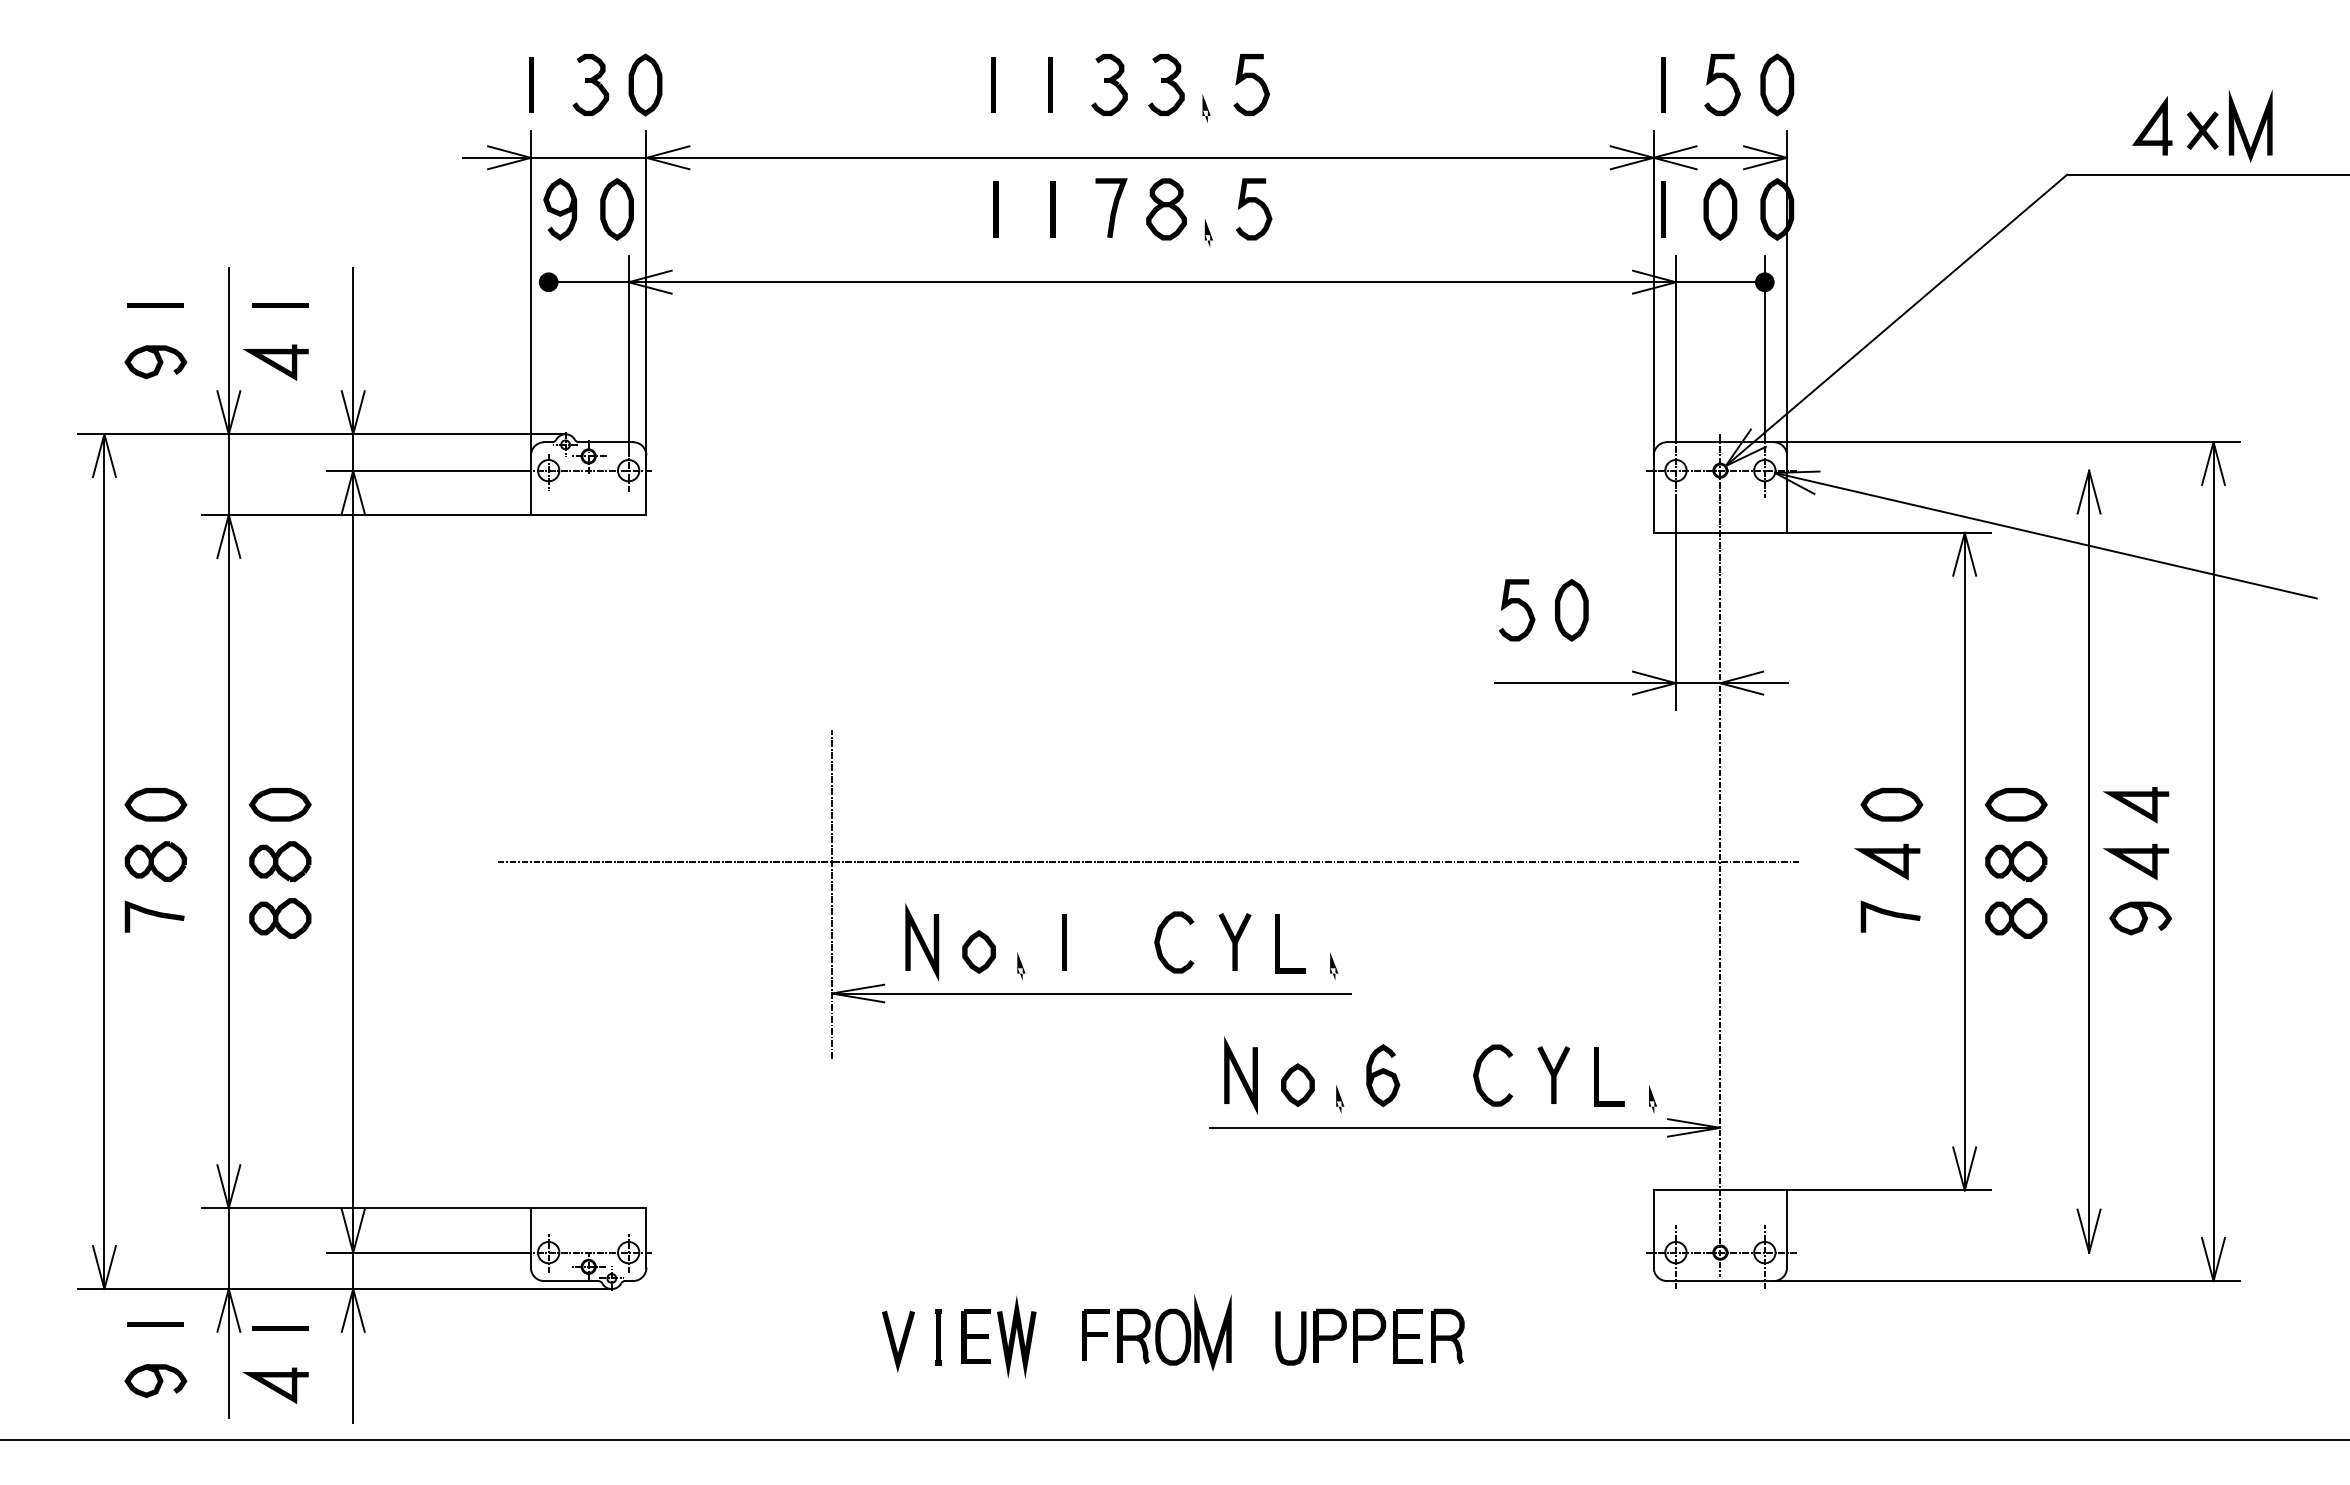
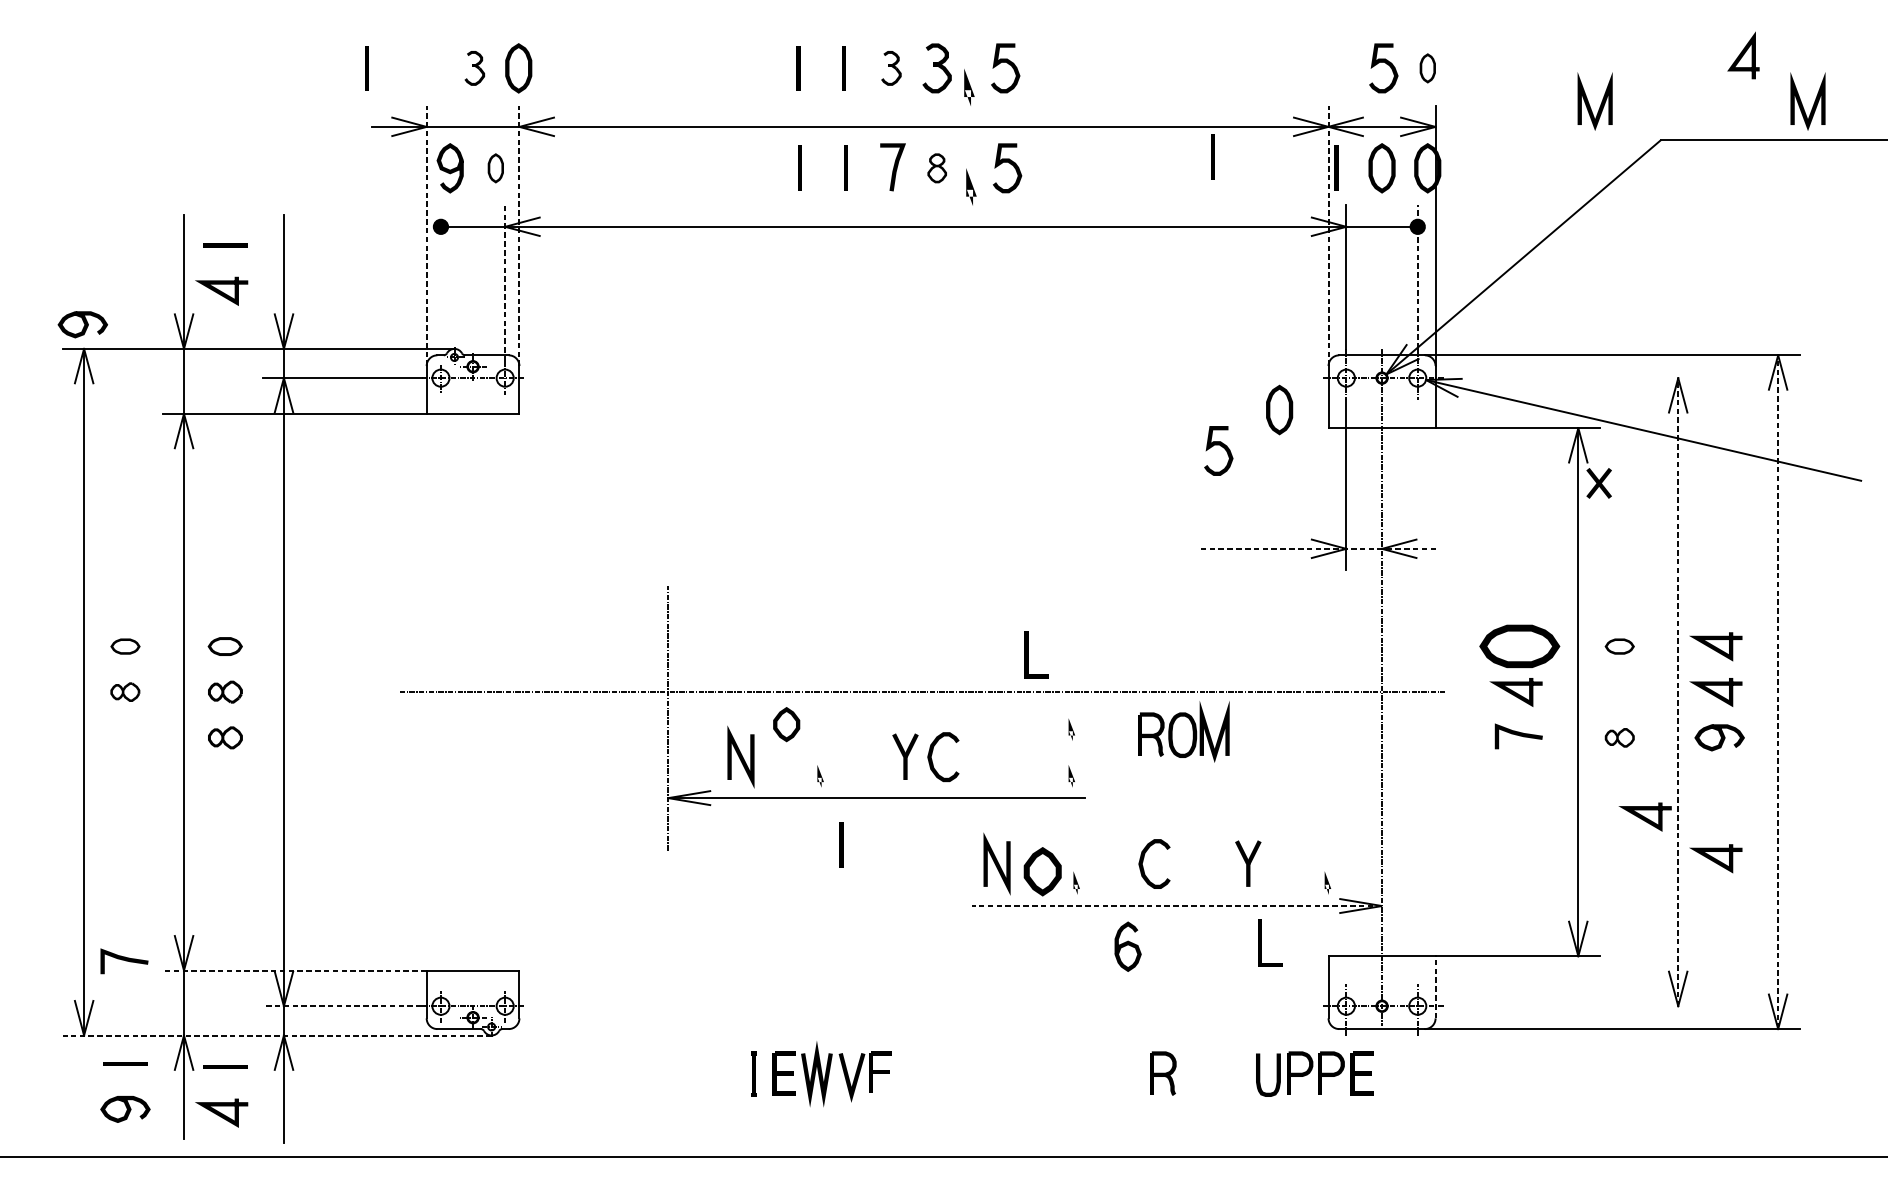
line: (531, 84) -> (366, 67), moved
part: (590, 84) -> (474, 67), size x0.7
part: (1109, 84) -> (891, 67), size x0.7
line: (1663, 84) -> (1212, 156), moved
part: (1777, 84) -> (1427, 67), size x0.6
part: (1206, 108) -> (969, 87), size x1.6
line: (2152, 125) -> (1743, 55), moved
line: (1978, 127) -> (1589, 102), added
part: (2202, 130) -> (1599, 483), moved
part: (616, 209) -> (495, 168), size x0.6
part: (1166, 209) -> (937, 168), size x0.6
part: (1208, 233) -> (970, 187), size x1.6
line: (530, 292) -> (426, 235), solid -> dashed
line: (646, 292) -> (519, 235), solid -> dashed
line: (1653, 292) -> (1328, 235), solid -> dashed
line: (155, 305) -> (125, 245), removed
line: (1764, 344) -> (1417, 276), solid -> dashed
line: (628, 352) -> (505, 283), solid -> dashed
curve: (157, 362) -> (84, 325), moved
curve: (1520, 605) -> (1221, 447), moved
part: (1571, 610) -> (1279, 410), moved
line: (1641, 683) -> (1318, 549), solid -> dashed
part: (155, 804) -> (125, 646), size x0.6
part: (279, 804) -> (224, 646), size x0.7
part: (1891, 804) -> (1519, 646), size x1.6
part: (2016, 804) -> (1619, 646), size x0.6
part: (155, 861) -> (125, 692), size x0.6
part: (280, 861) -> (225, 692), size x0.7
part: (2016, 861) -> (1619, 692), removed
line: (2089, 861) -> (1678, 692), solid -> dashed
line: (2213, 861) -> (1778, 692), solid -> dashed
part: (1334, 907) -> (1072, 729), added
curve: (154, 916) -> (124, 961), moved
part: (280, 918) -> (225, 737), size x0.7
part: (2016, 918) -> (1619, 737), size x0.6
part: (1234, 941) -> (905, 756), moved
line: (1064, 942) -> (841, 844), moved
line: (1279, 943) -> (1027, 654), moved
part: (978, 951) -> (786, 724), moved
line: (2048, 1017) -> (1645, 817), added
line: (2136, 1069) -> (1716, 859), added
curve: (1479, 1072) -> (1143, 861), moved
curve: (1382, 1074) -> (1127, 945), moved
line: (1598, 1076) -> (1261, 942), moved
part: (1297, 1084) -> (1042, 871), size x1.4
line: (1464, 1127) -> (1176, 905), solid -> dashed
line: (366, 1208) -> (294, 970), solid -> dashed
line: (1787, 1229) -> (1435, 987), solid -> dashed
line: (425, 1252) -> (342, 1006), solid -> dashed
line: (344, 1289) -> (276, 1035), solid -> dashed
part: (1174, 1332) -> (1183, 731), moved
part: (1348, 1336) -> (1314, 1073), moved
line: (900, 1343) -> (853, 1079), moved

